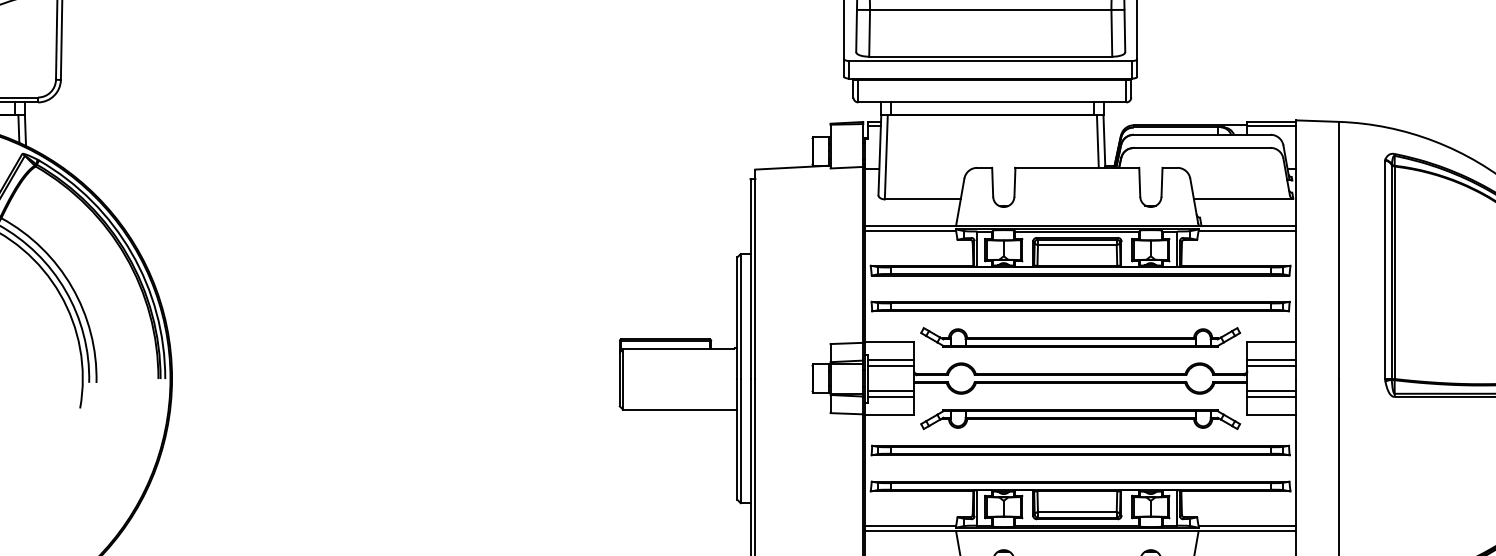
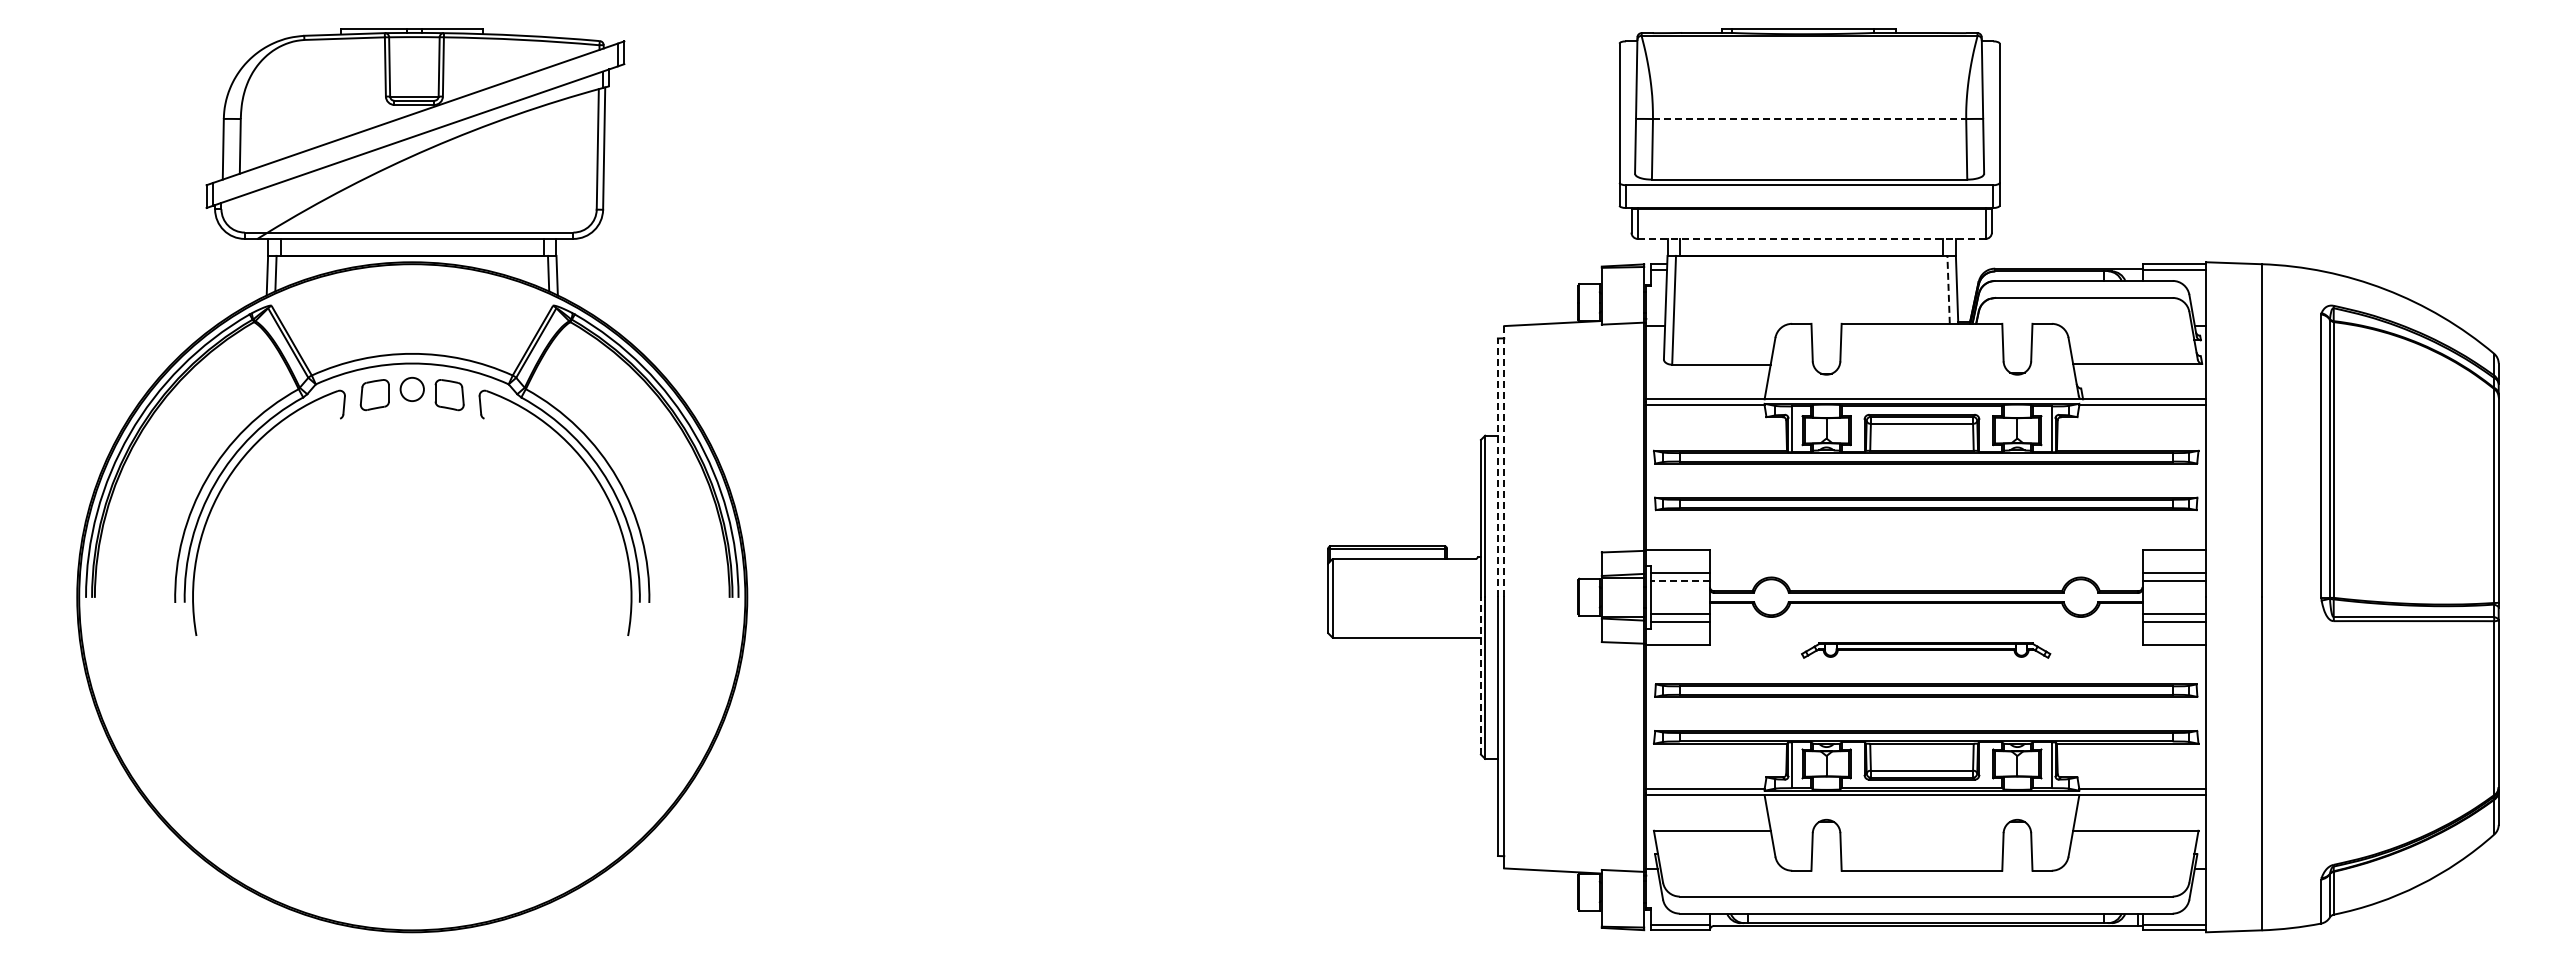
line: (990, 10) -> (1809, 119), solid -> dashed
line: (992, 102) -> (1811, 238), solid -> dashed
line: (1097, 141) -> (1948, 289), solid -> dashed
line: (755, 273) -> (1504, 461), solid -> dashed
line: (750, 278) -> (1497, 467), solid -> dashed
part: (1080, 337) -> (1926, 543), removed
line: (891, 365) -> (1680, 580), solid -> dashed
part: (1080, 419) -> (1925, 650), size x0.6
line: (737, 438) -> (1480, 675), solid -> dashed

